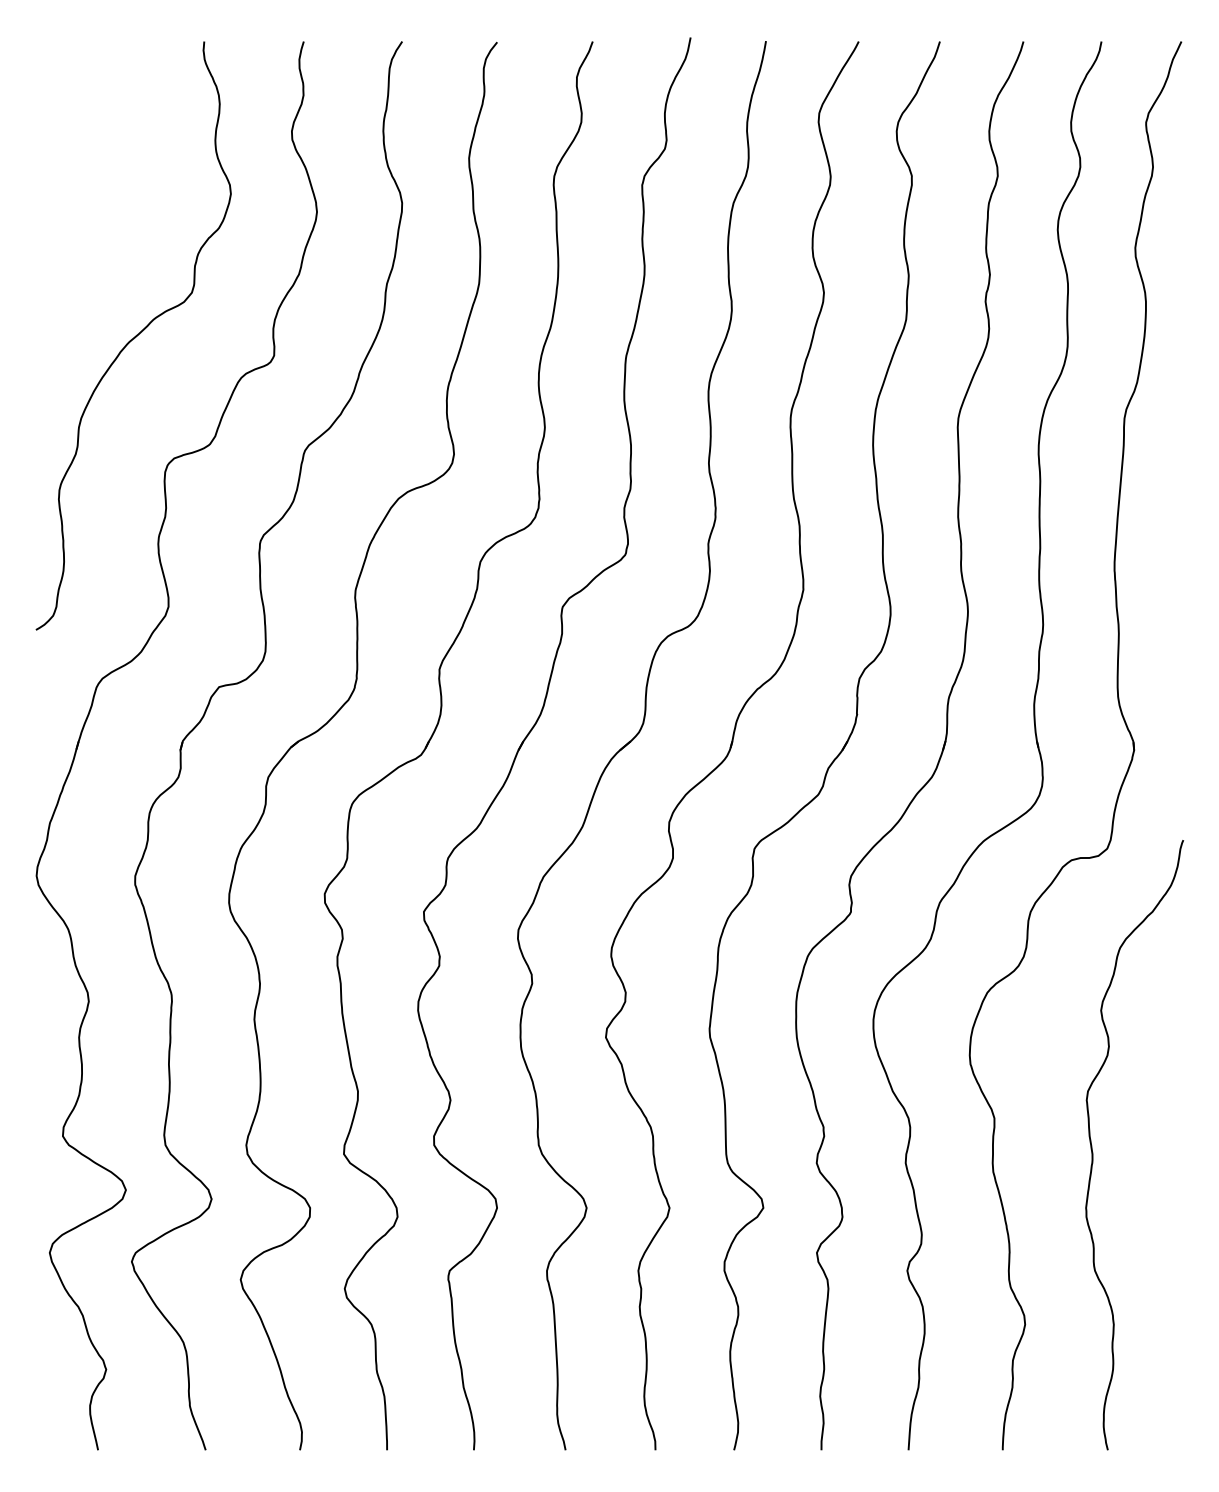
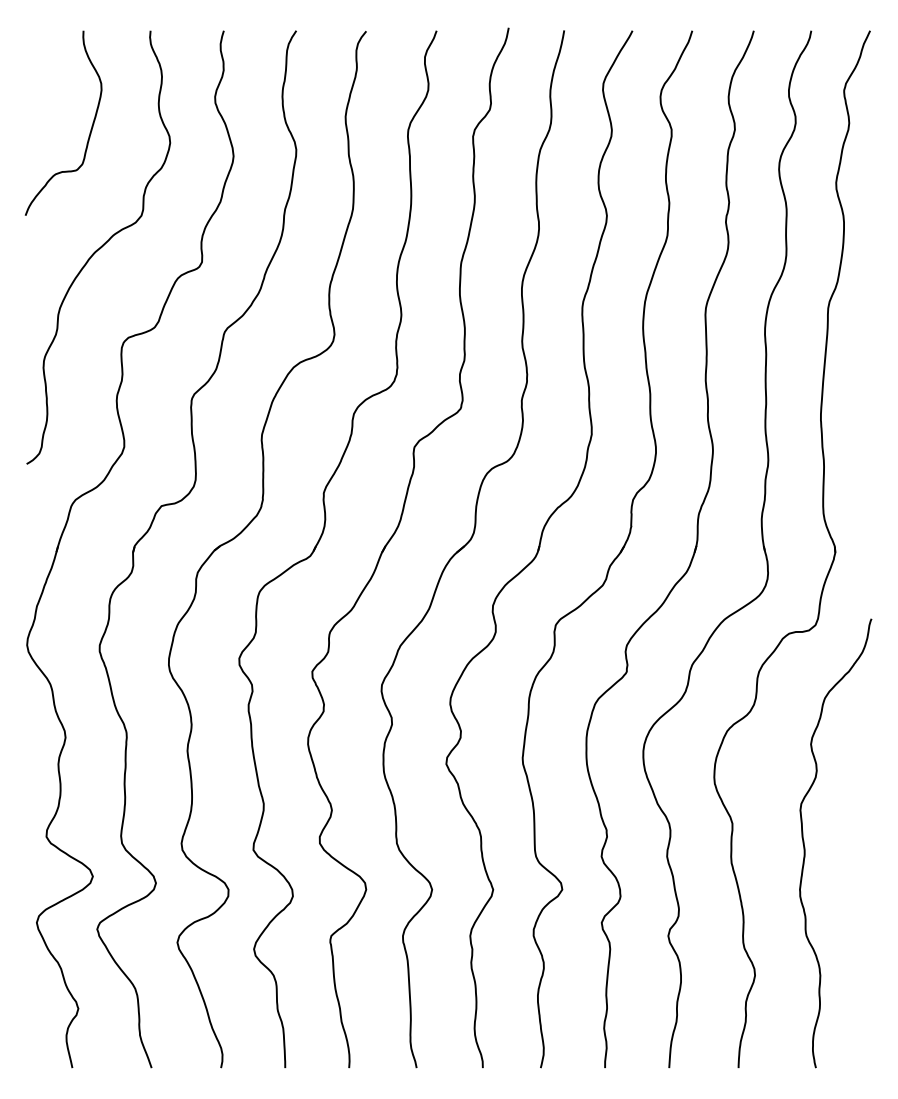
curve: (121, 179) -> (89, 132), added

